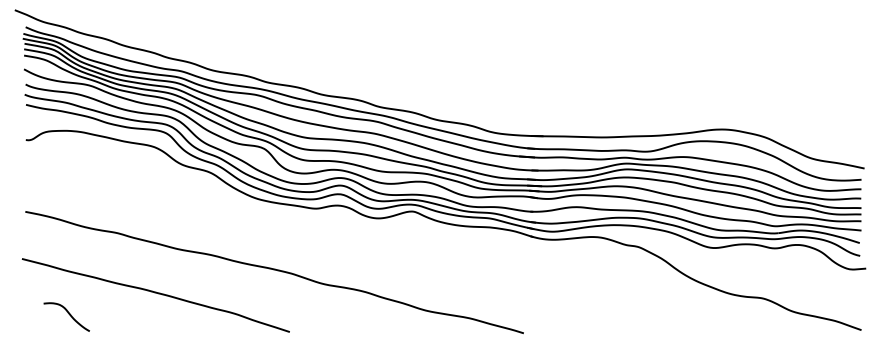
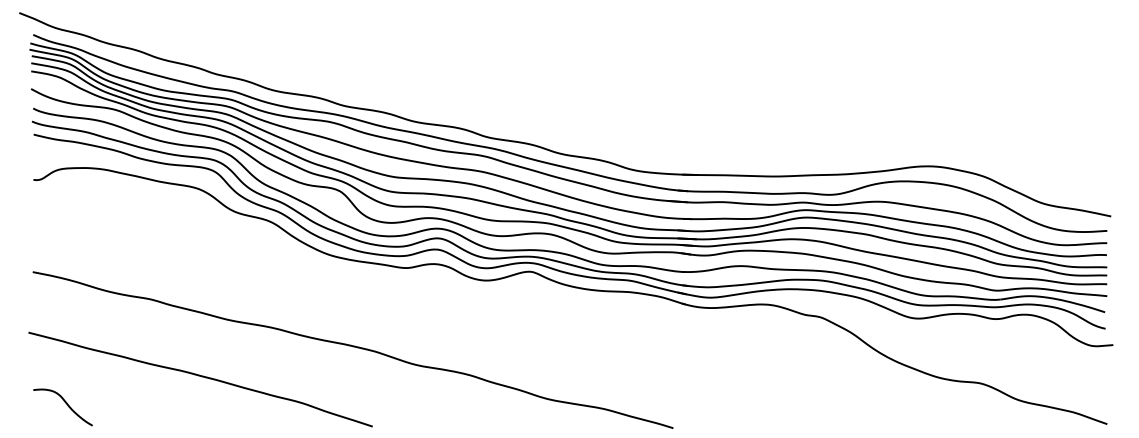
curve: (68, 314) -> (65, 403), moved

